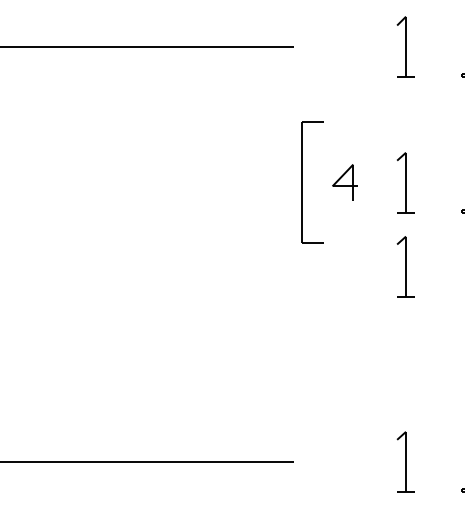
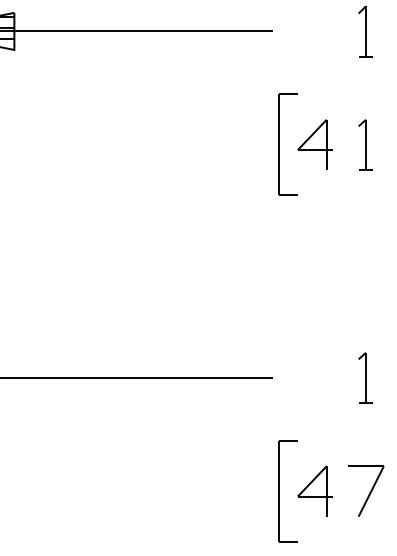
part: (344, 182) -> (314, 144), size x1.67
part: (405, 266) -> (365, 214), removed

